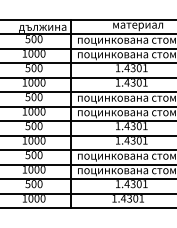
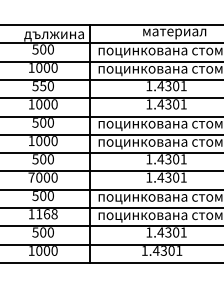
text: (34, 67) -> (43, 85), 500 -> 550
text: (24, 140) -> (31, 177), 1000 -> 7000
text: (36, 169) -> (46, 214), 1000 -> 1168

